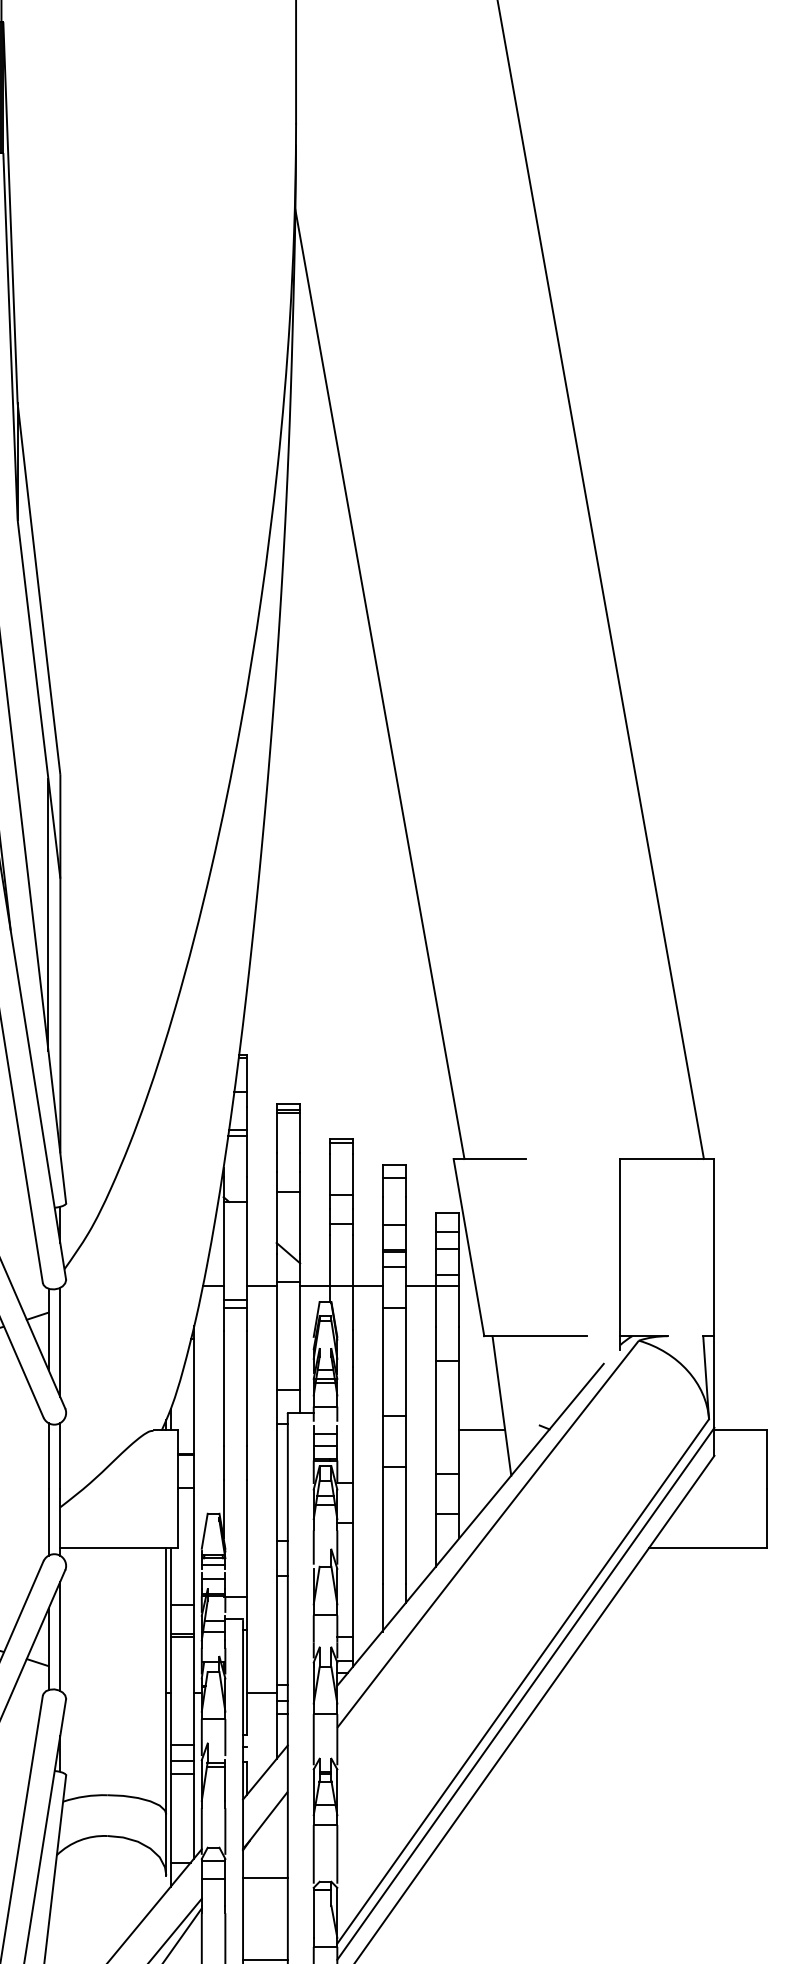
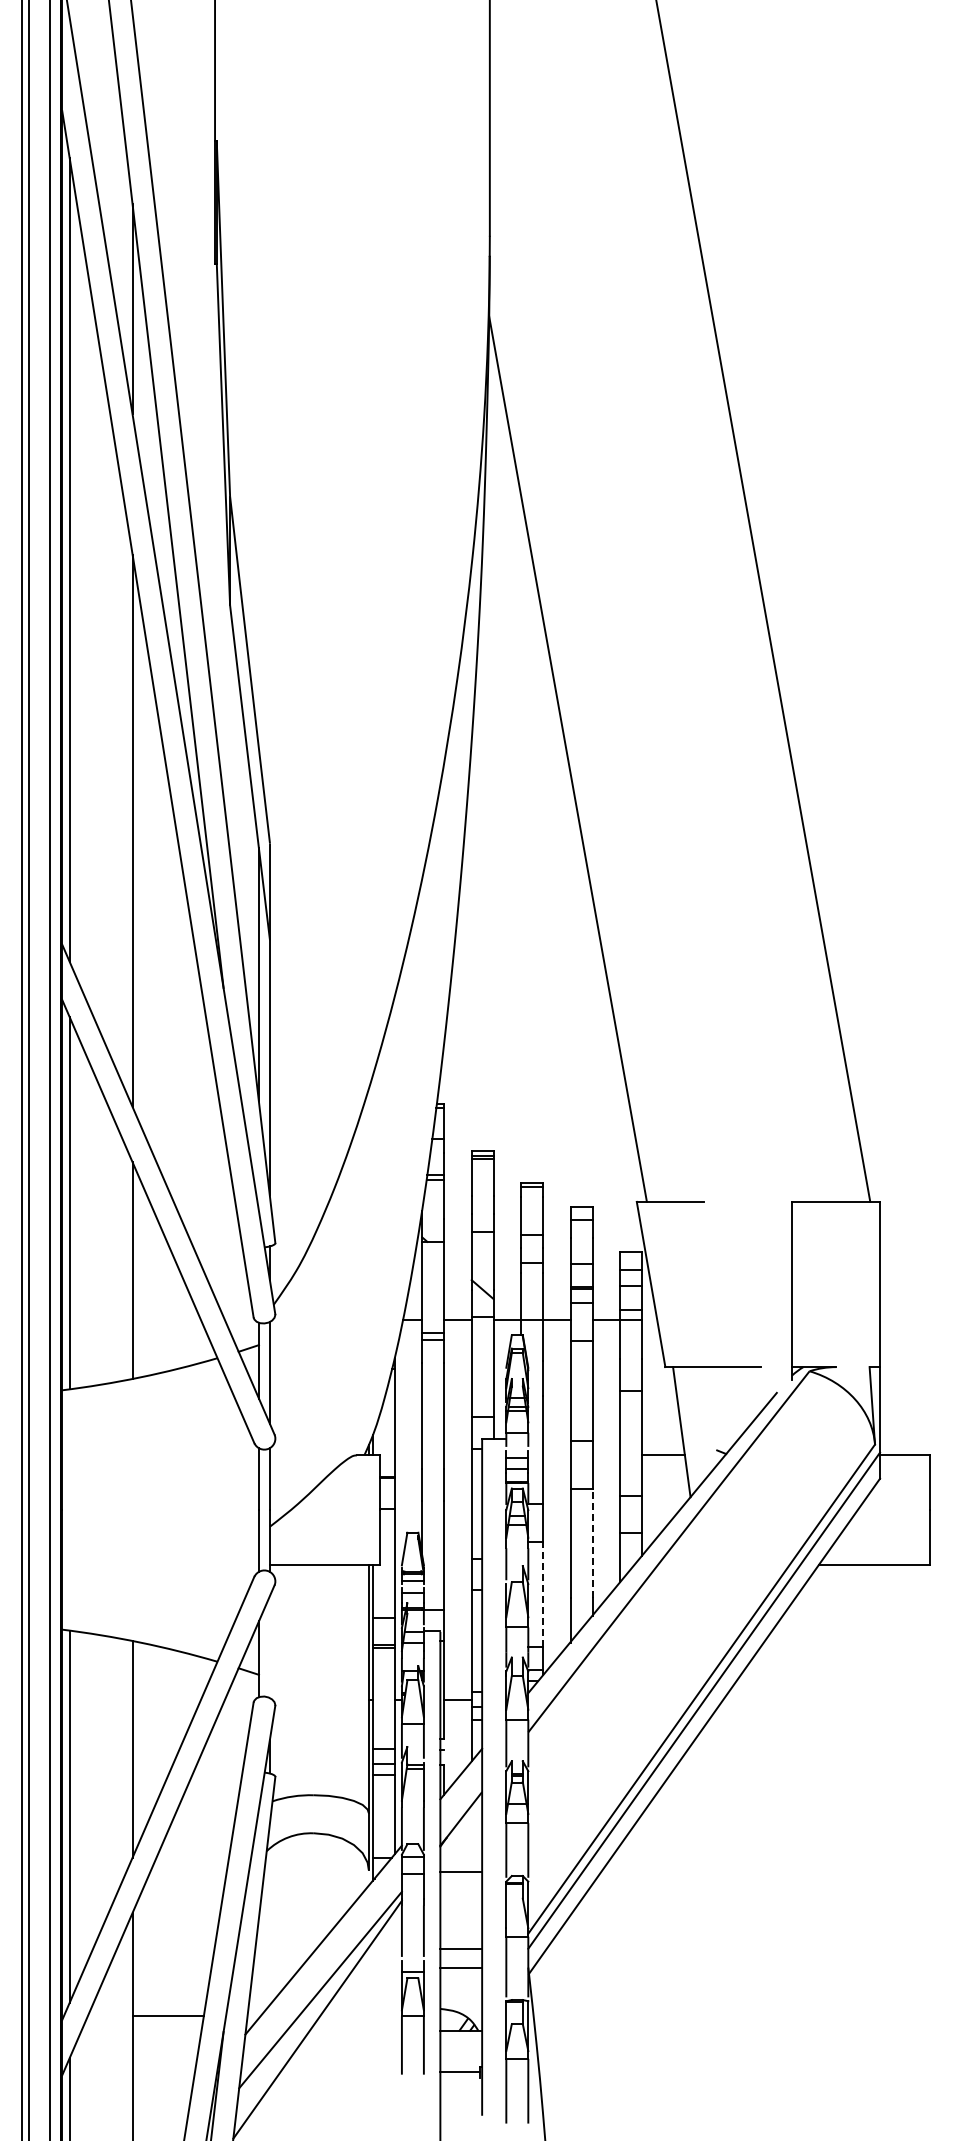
line: (406, 1525) -> (592, 1543), solid -> dashed
line: (353, 1579) -> (543, 1594), solid -> dashed
line: (60, 1636) -> (270, 1647), removed

